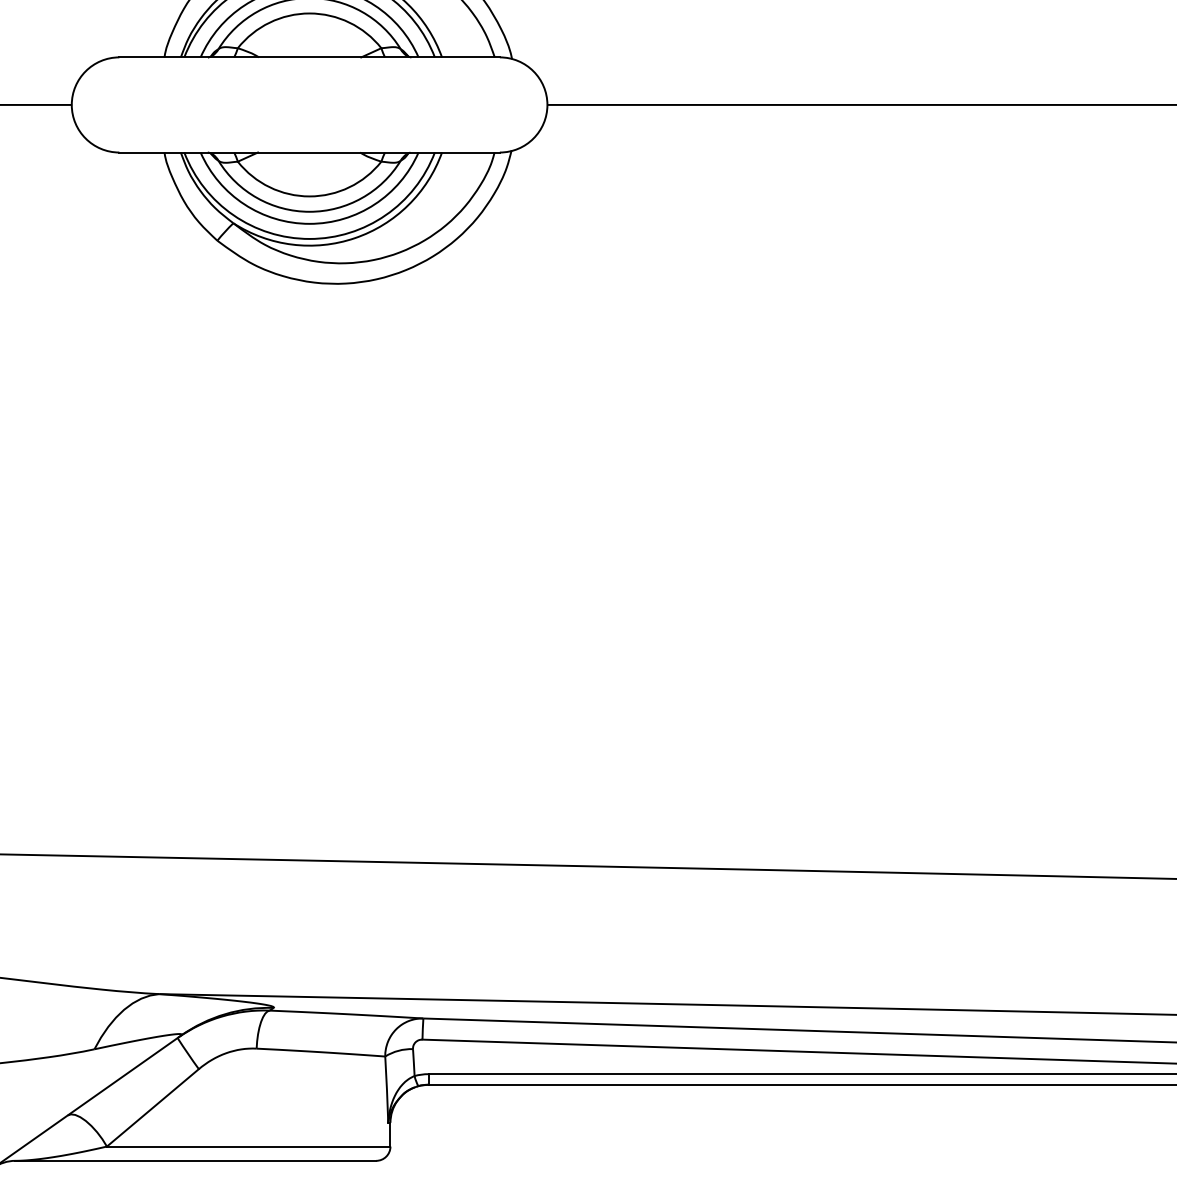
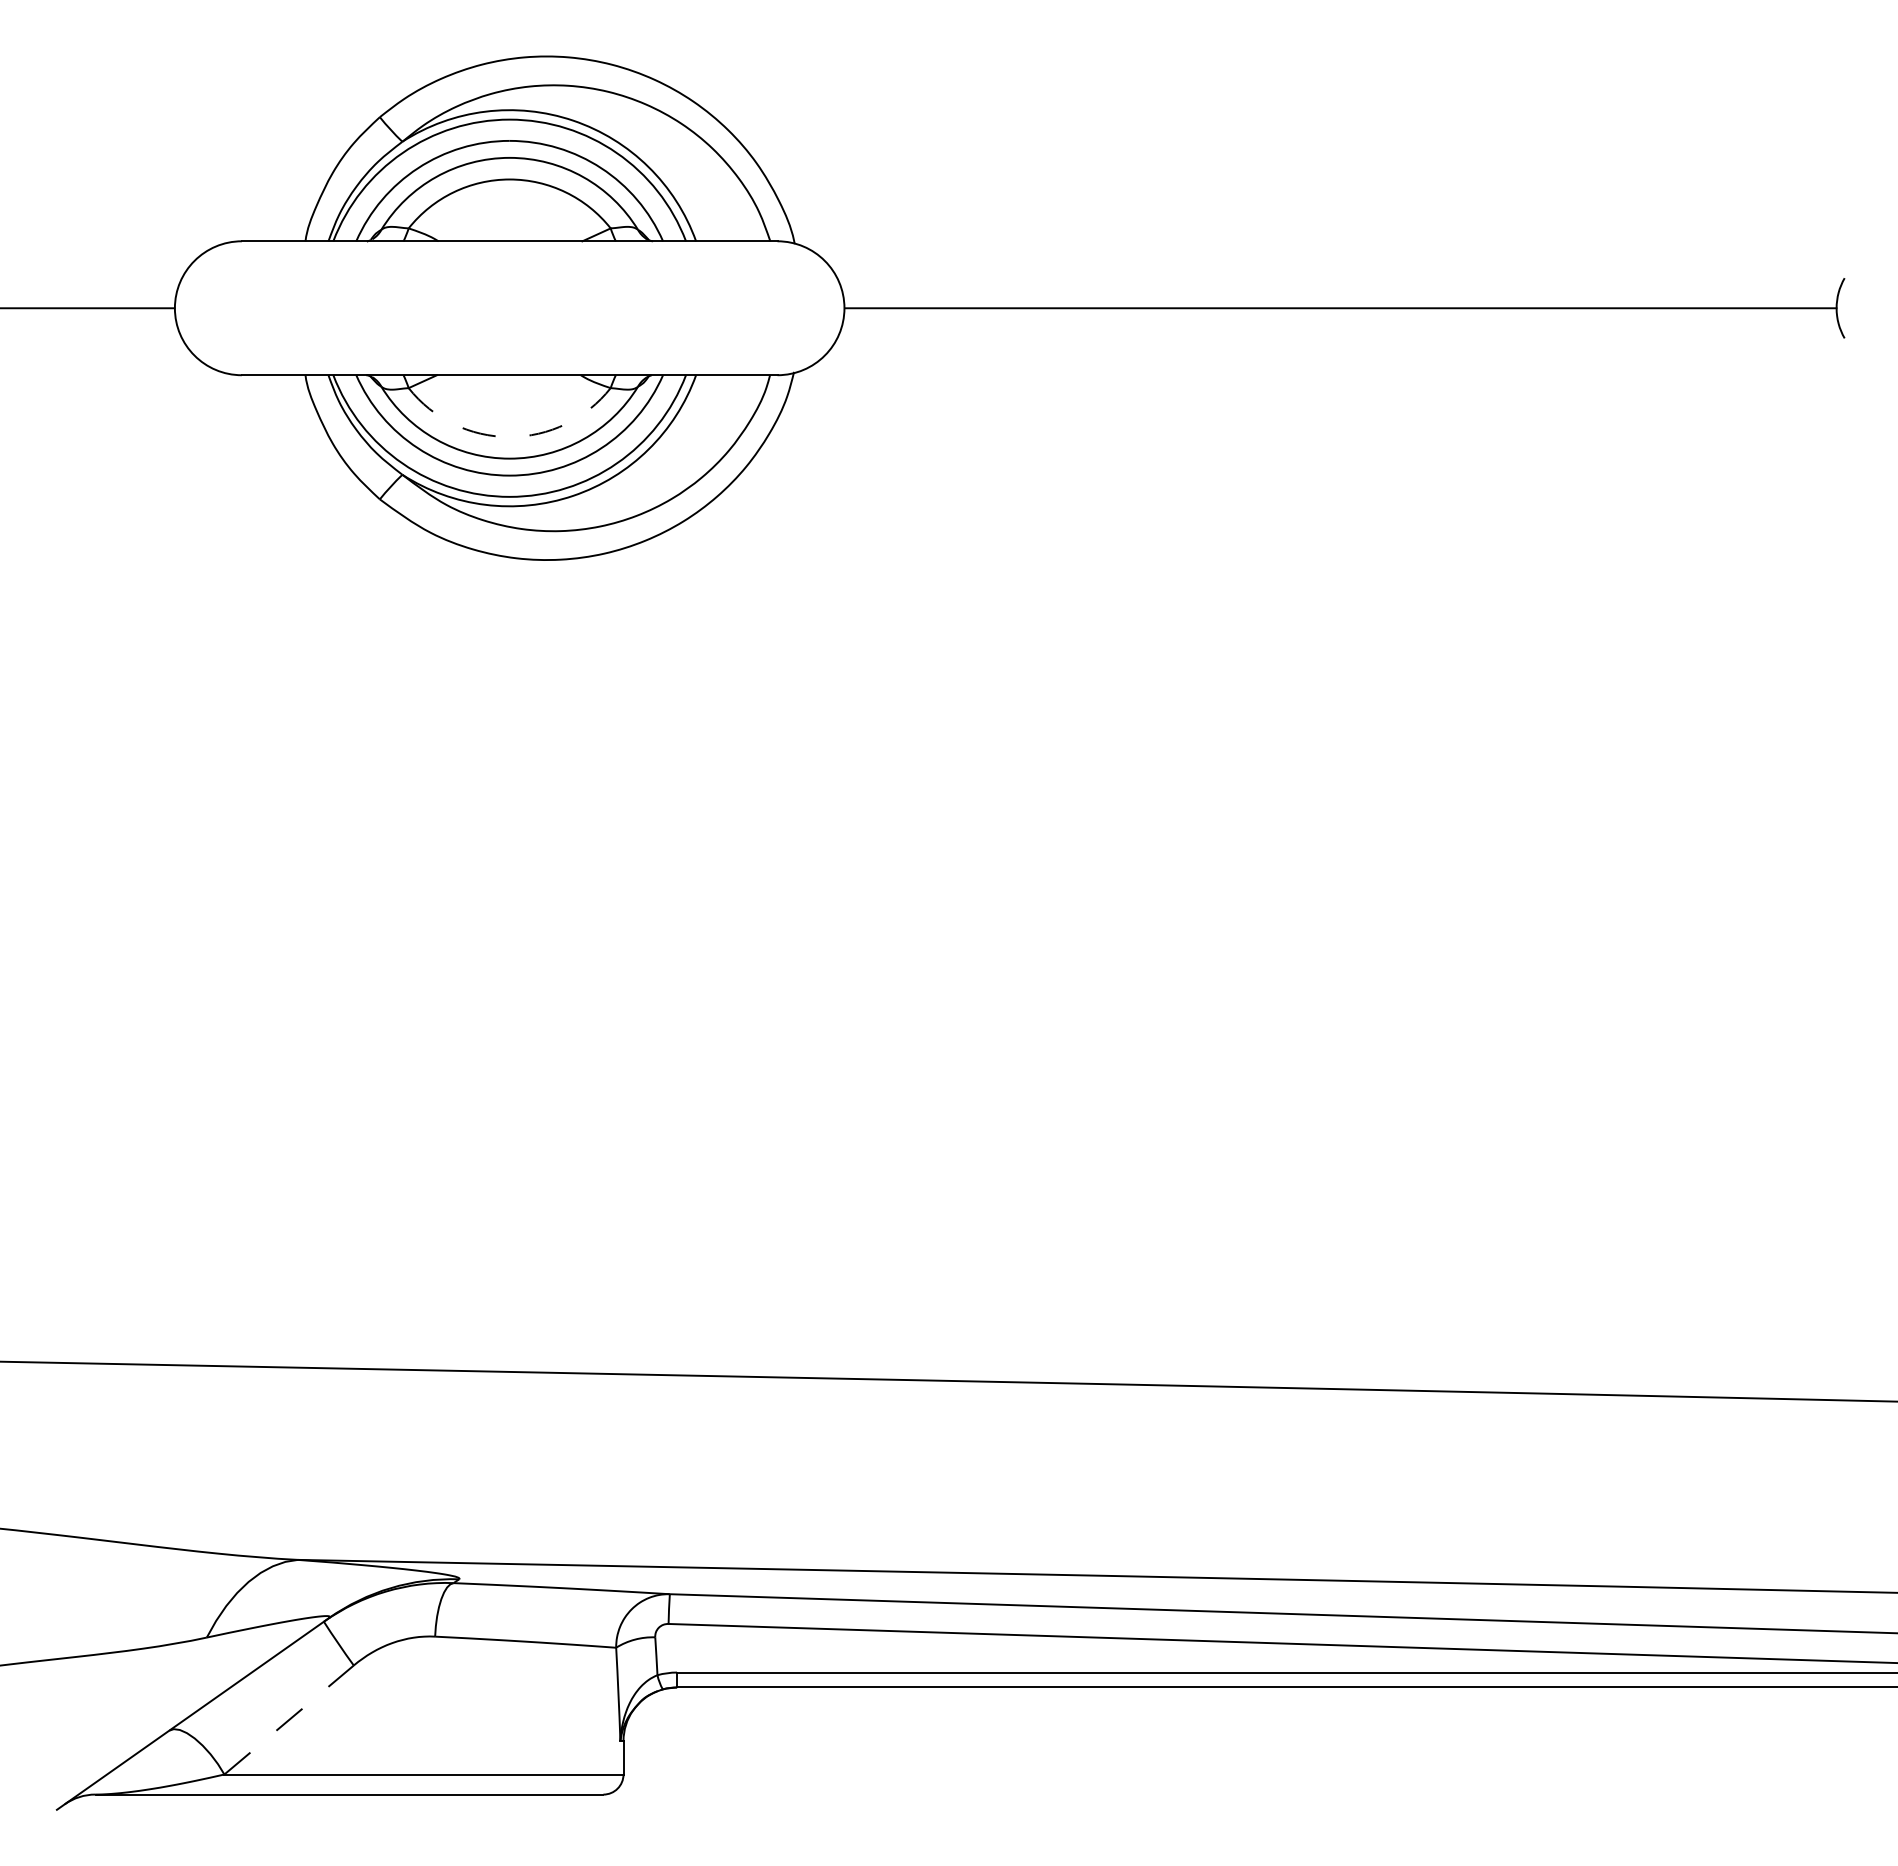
arc: (309, 196) -> (509, 437), solid -> dashed
line: (153, 1108) -> (289, 1720), solid -> dashed

